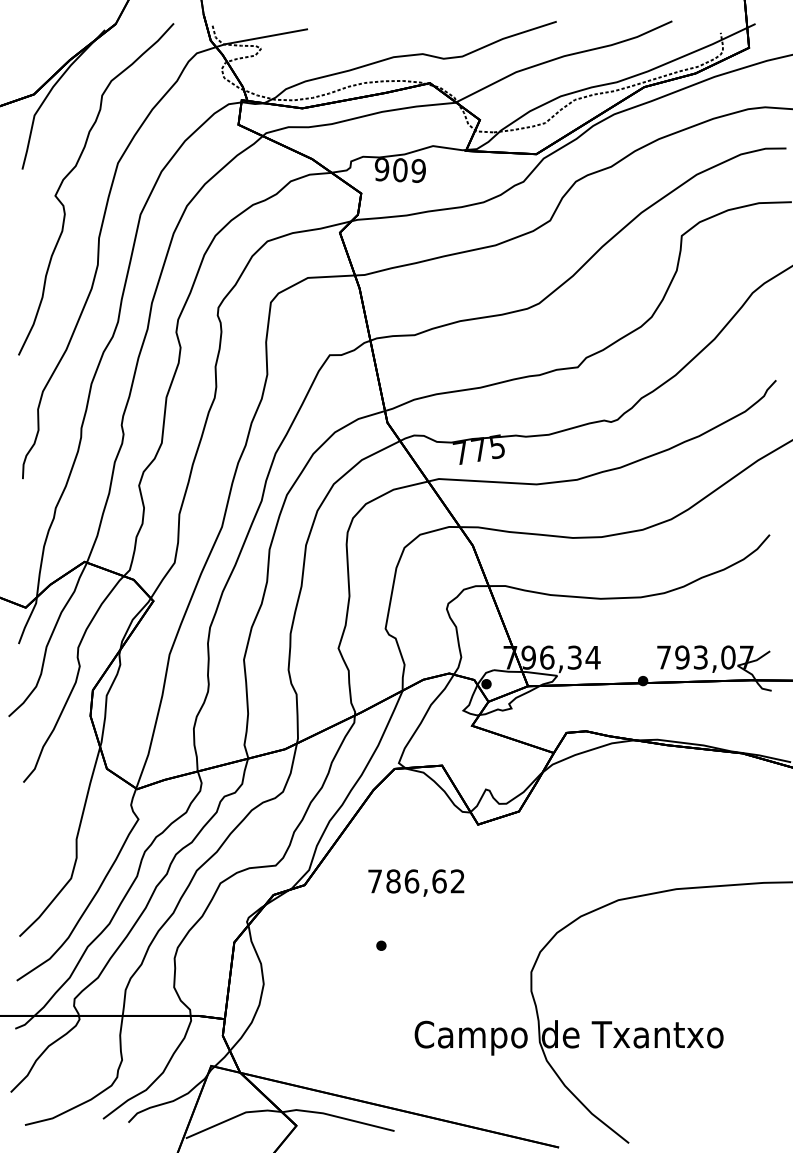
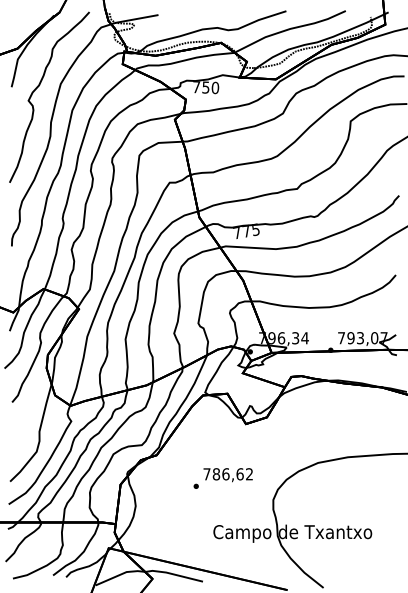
text: (399, 170) -> (205, 87), 909 -> 750
text: (414, 883) -> (227, 475), moved

